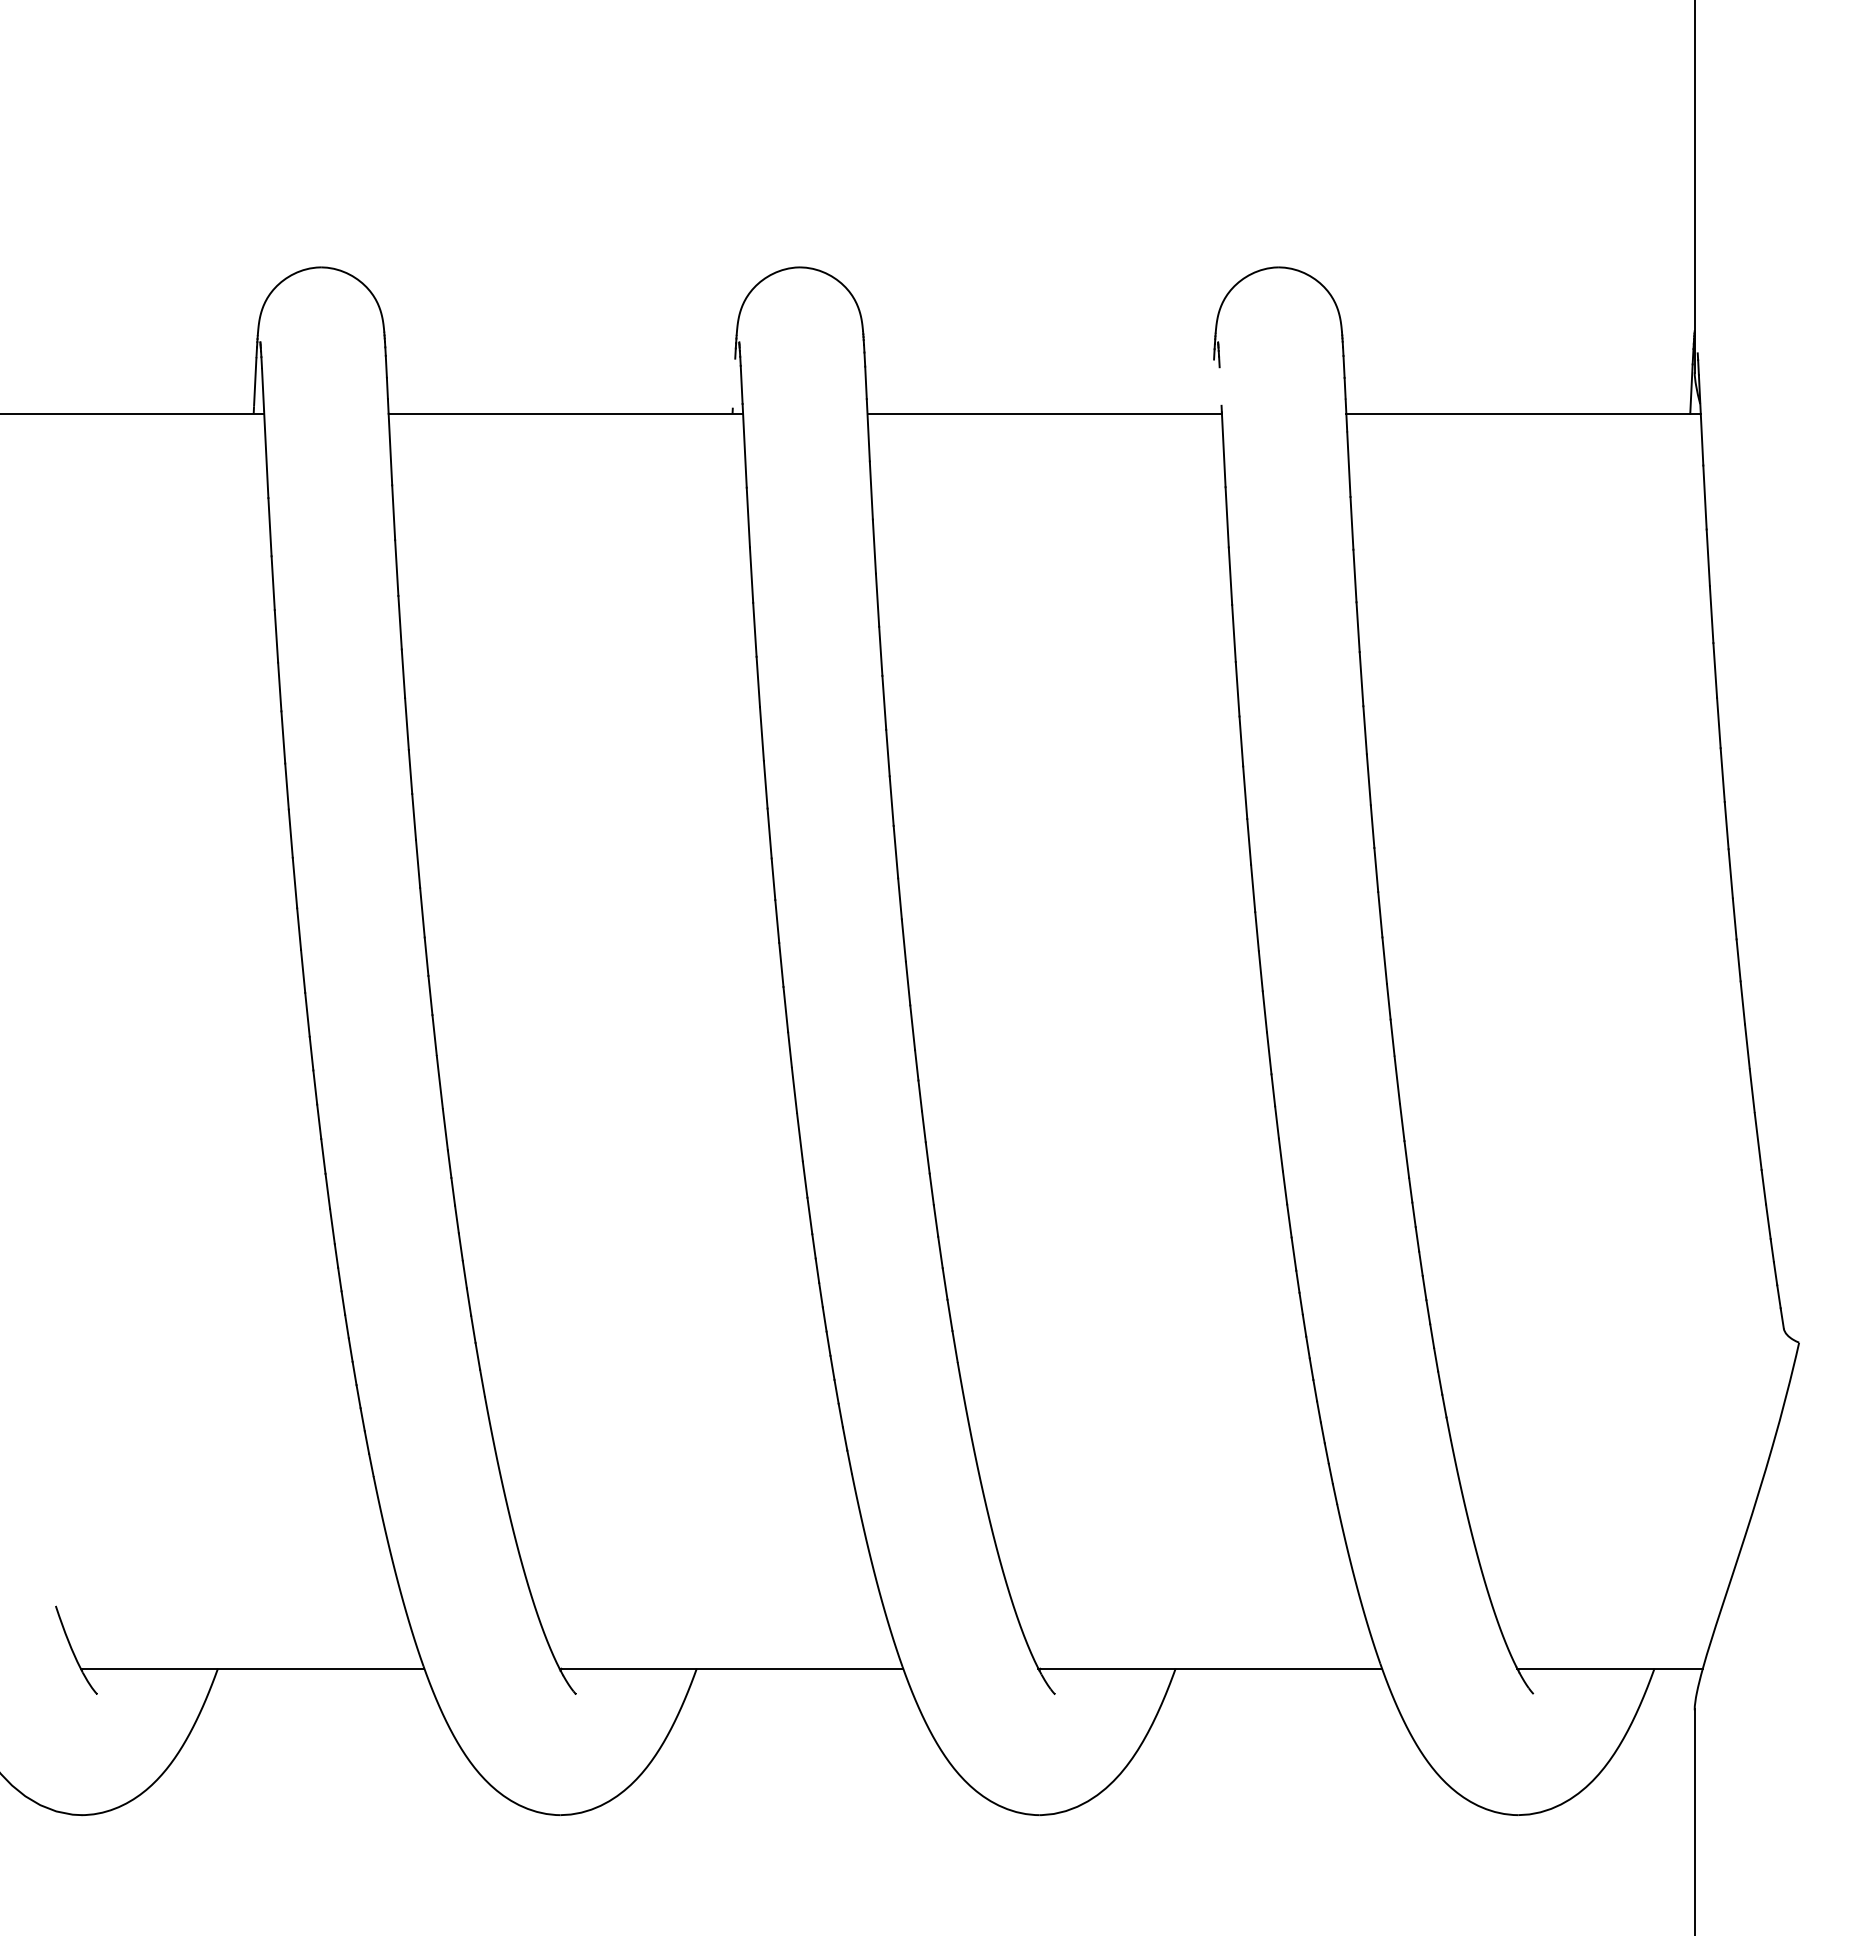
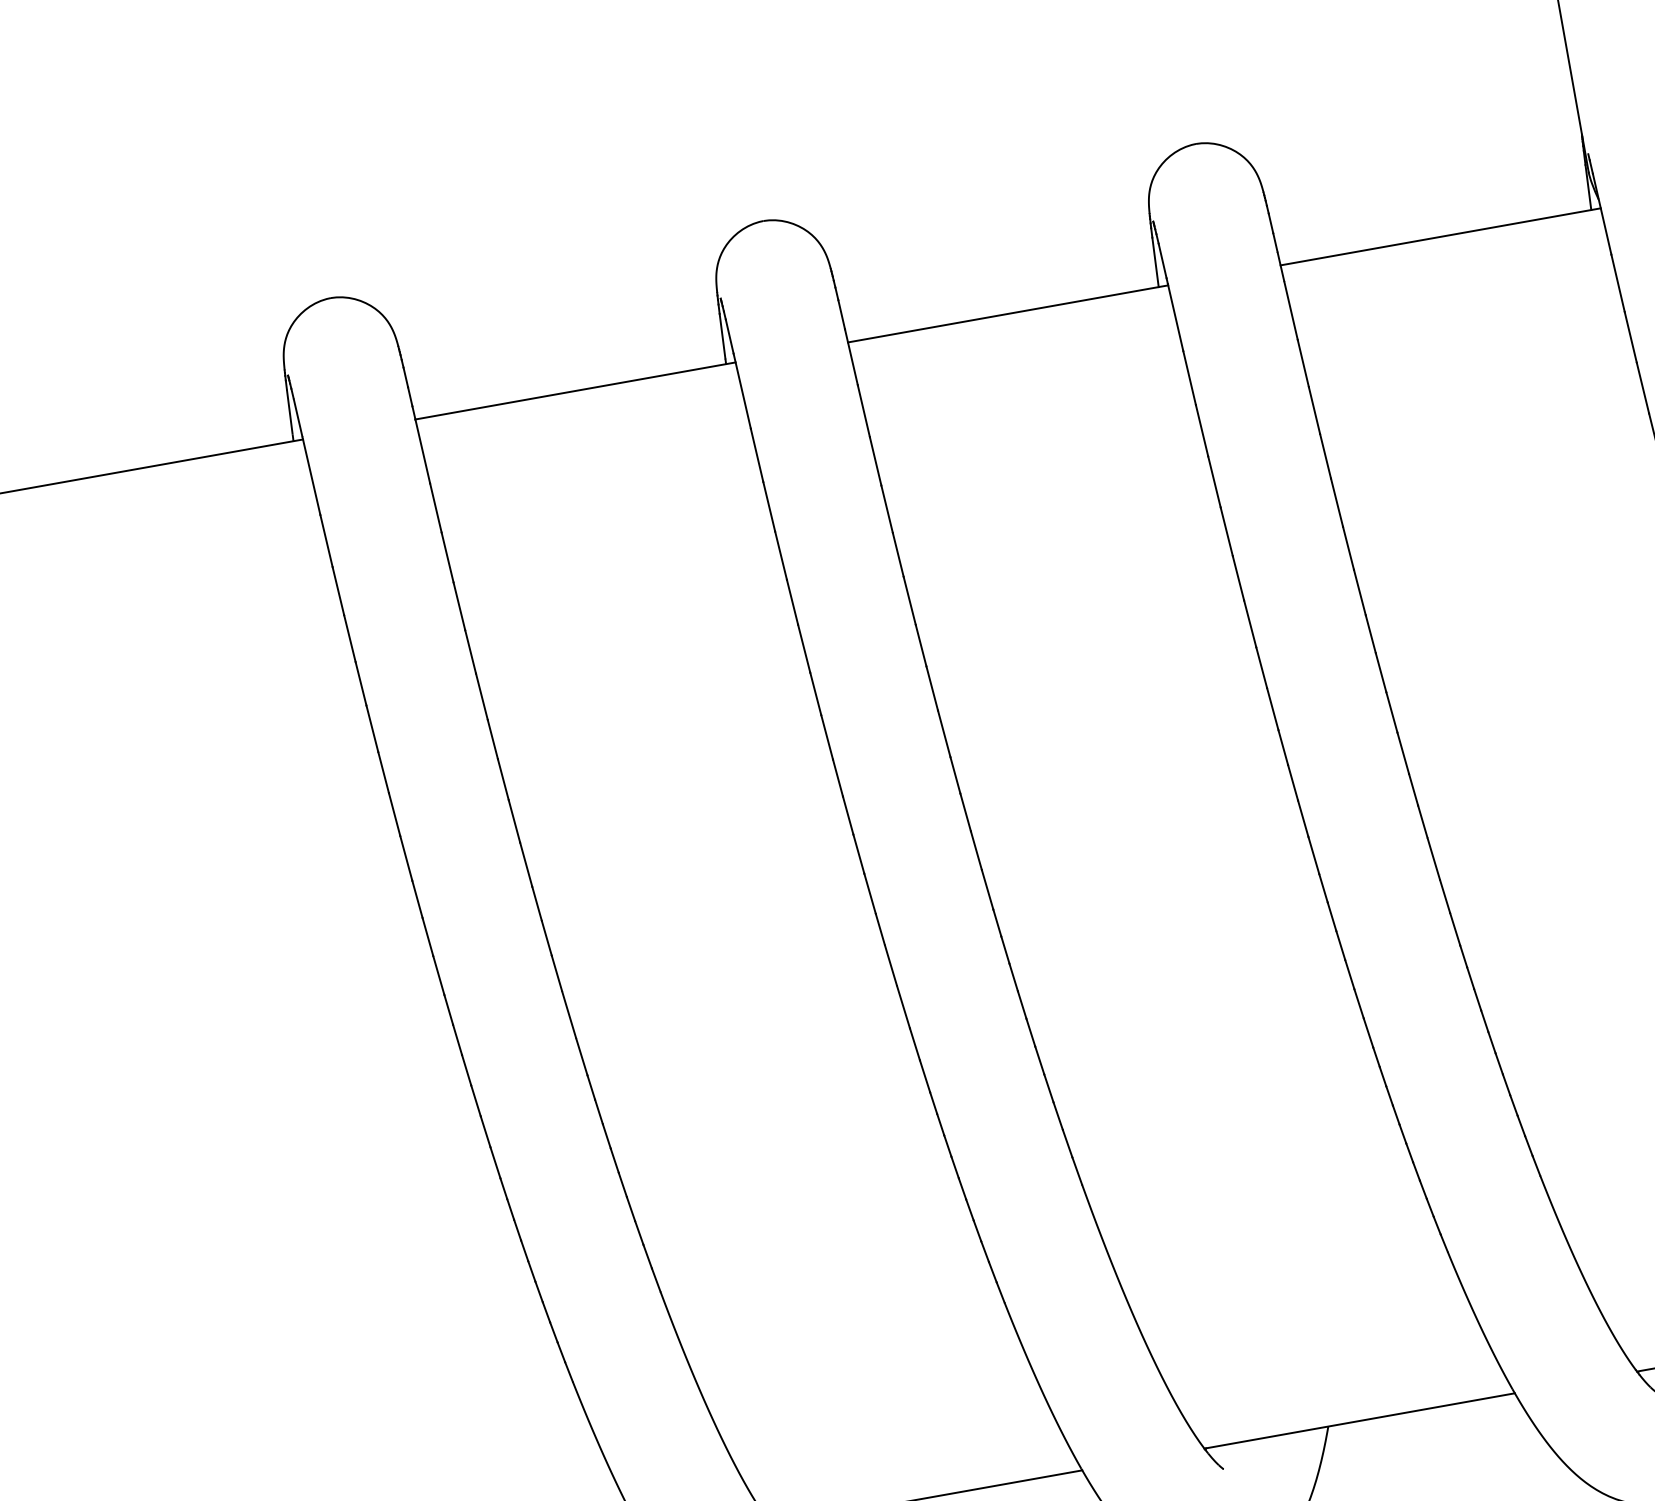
line: (733, 382) -> (721, 335), added
line: (1212, 386) -> (1155, 262), added
line: (1220, 386) -> (1162, 260), added

